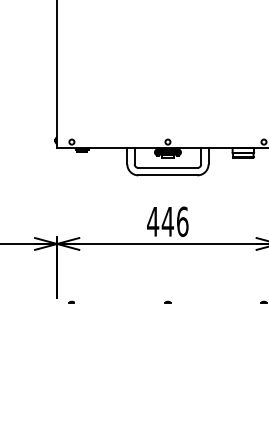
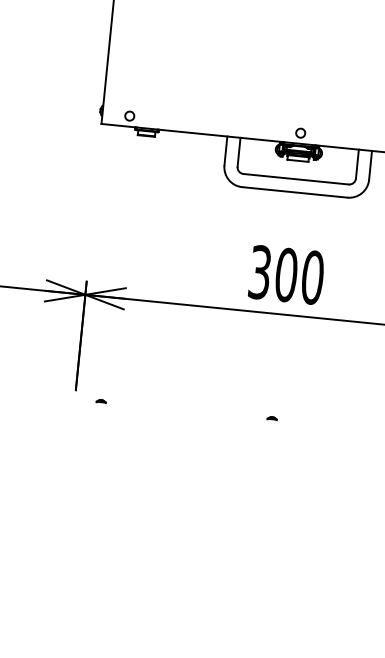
text: (167, 221) -> (285, 274), 446 -> 300

